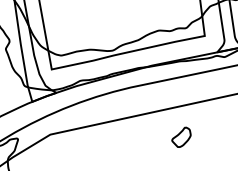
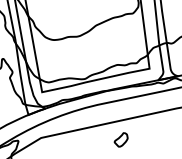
part: (180, 136) -> (120, 139), moved

